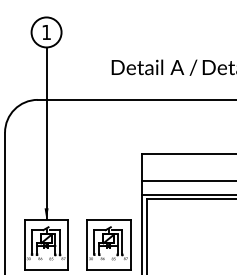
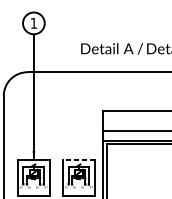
line: (108, 220) -> (78, 159), solid -> dashed

